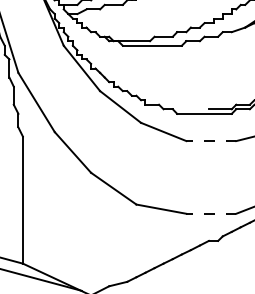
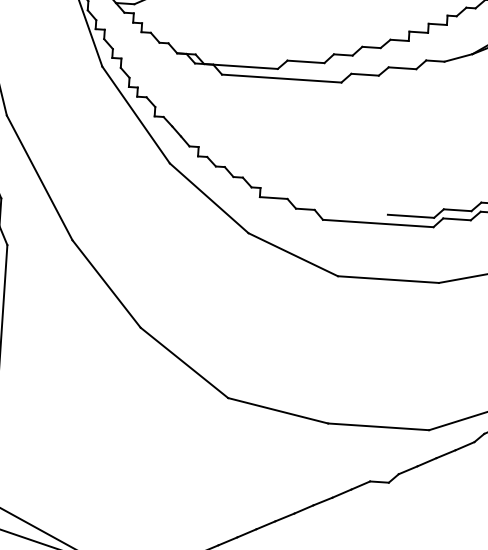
line: (211, 141) -> (388, 280), dashed -> solid
line: (211, 213) -> (379, 426), dashed -> solid

